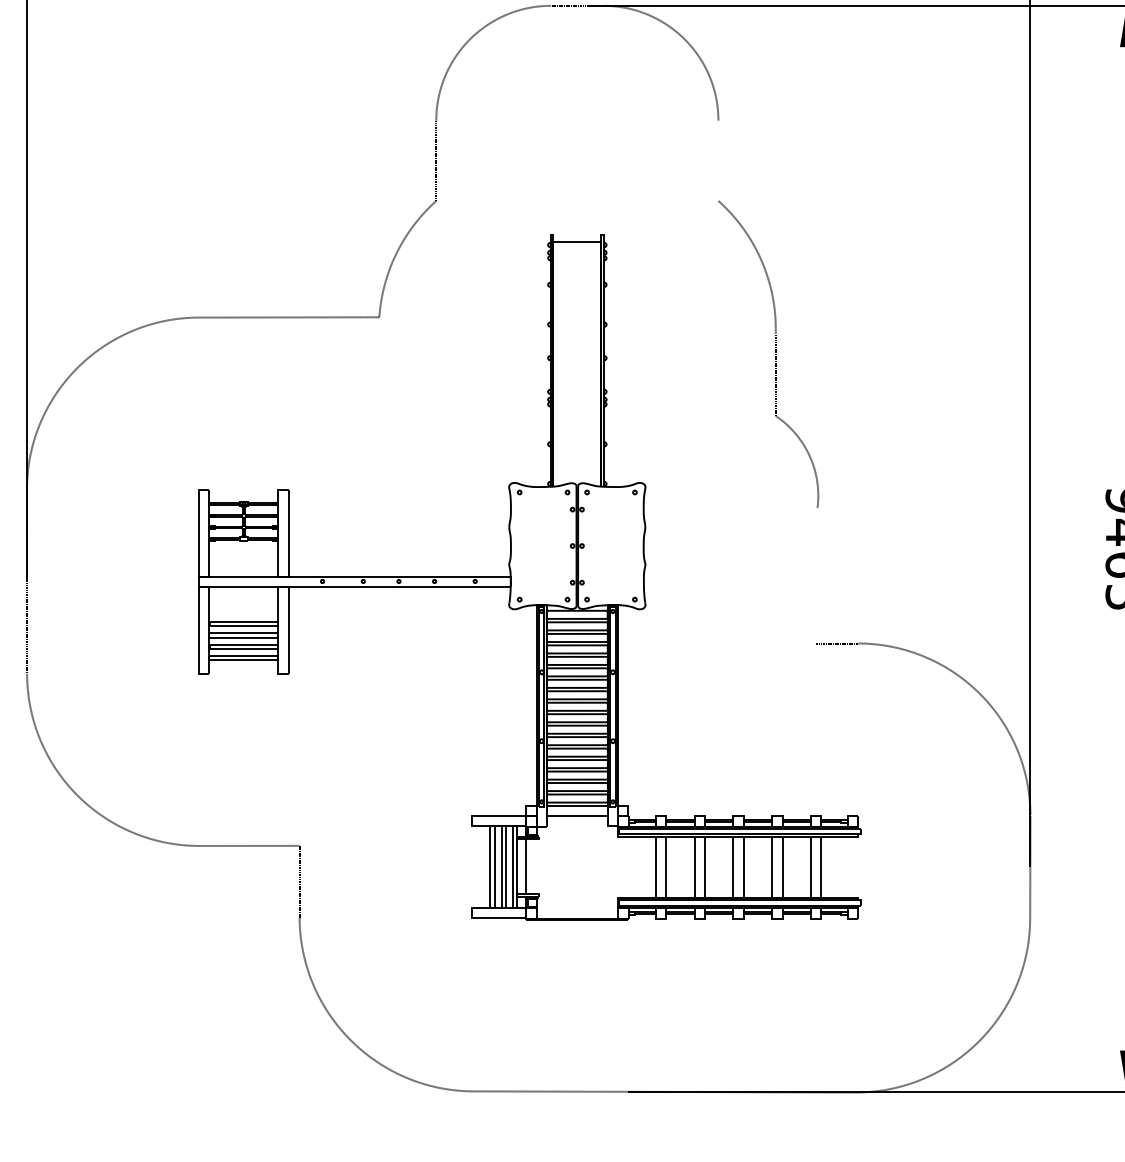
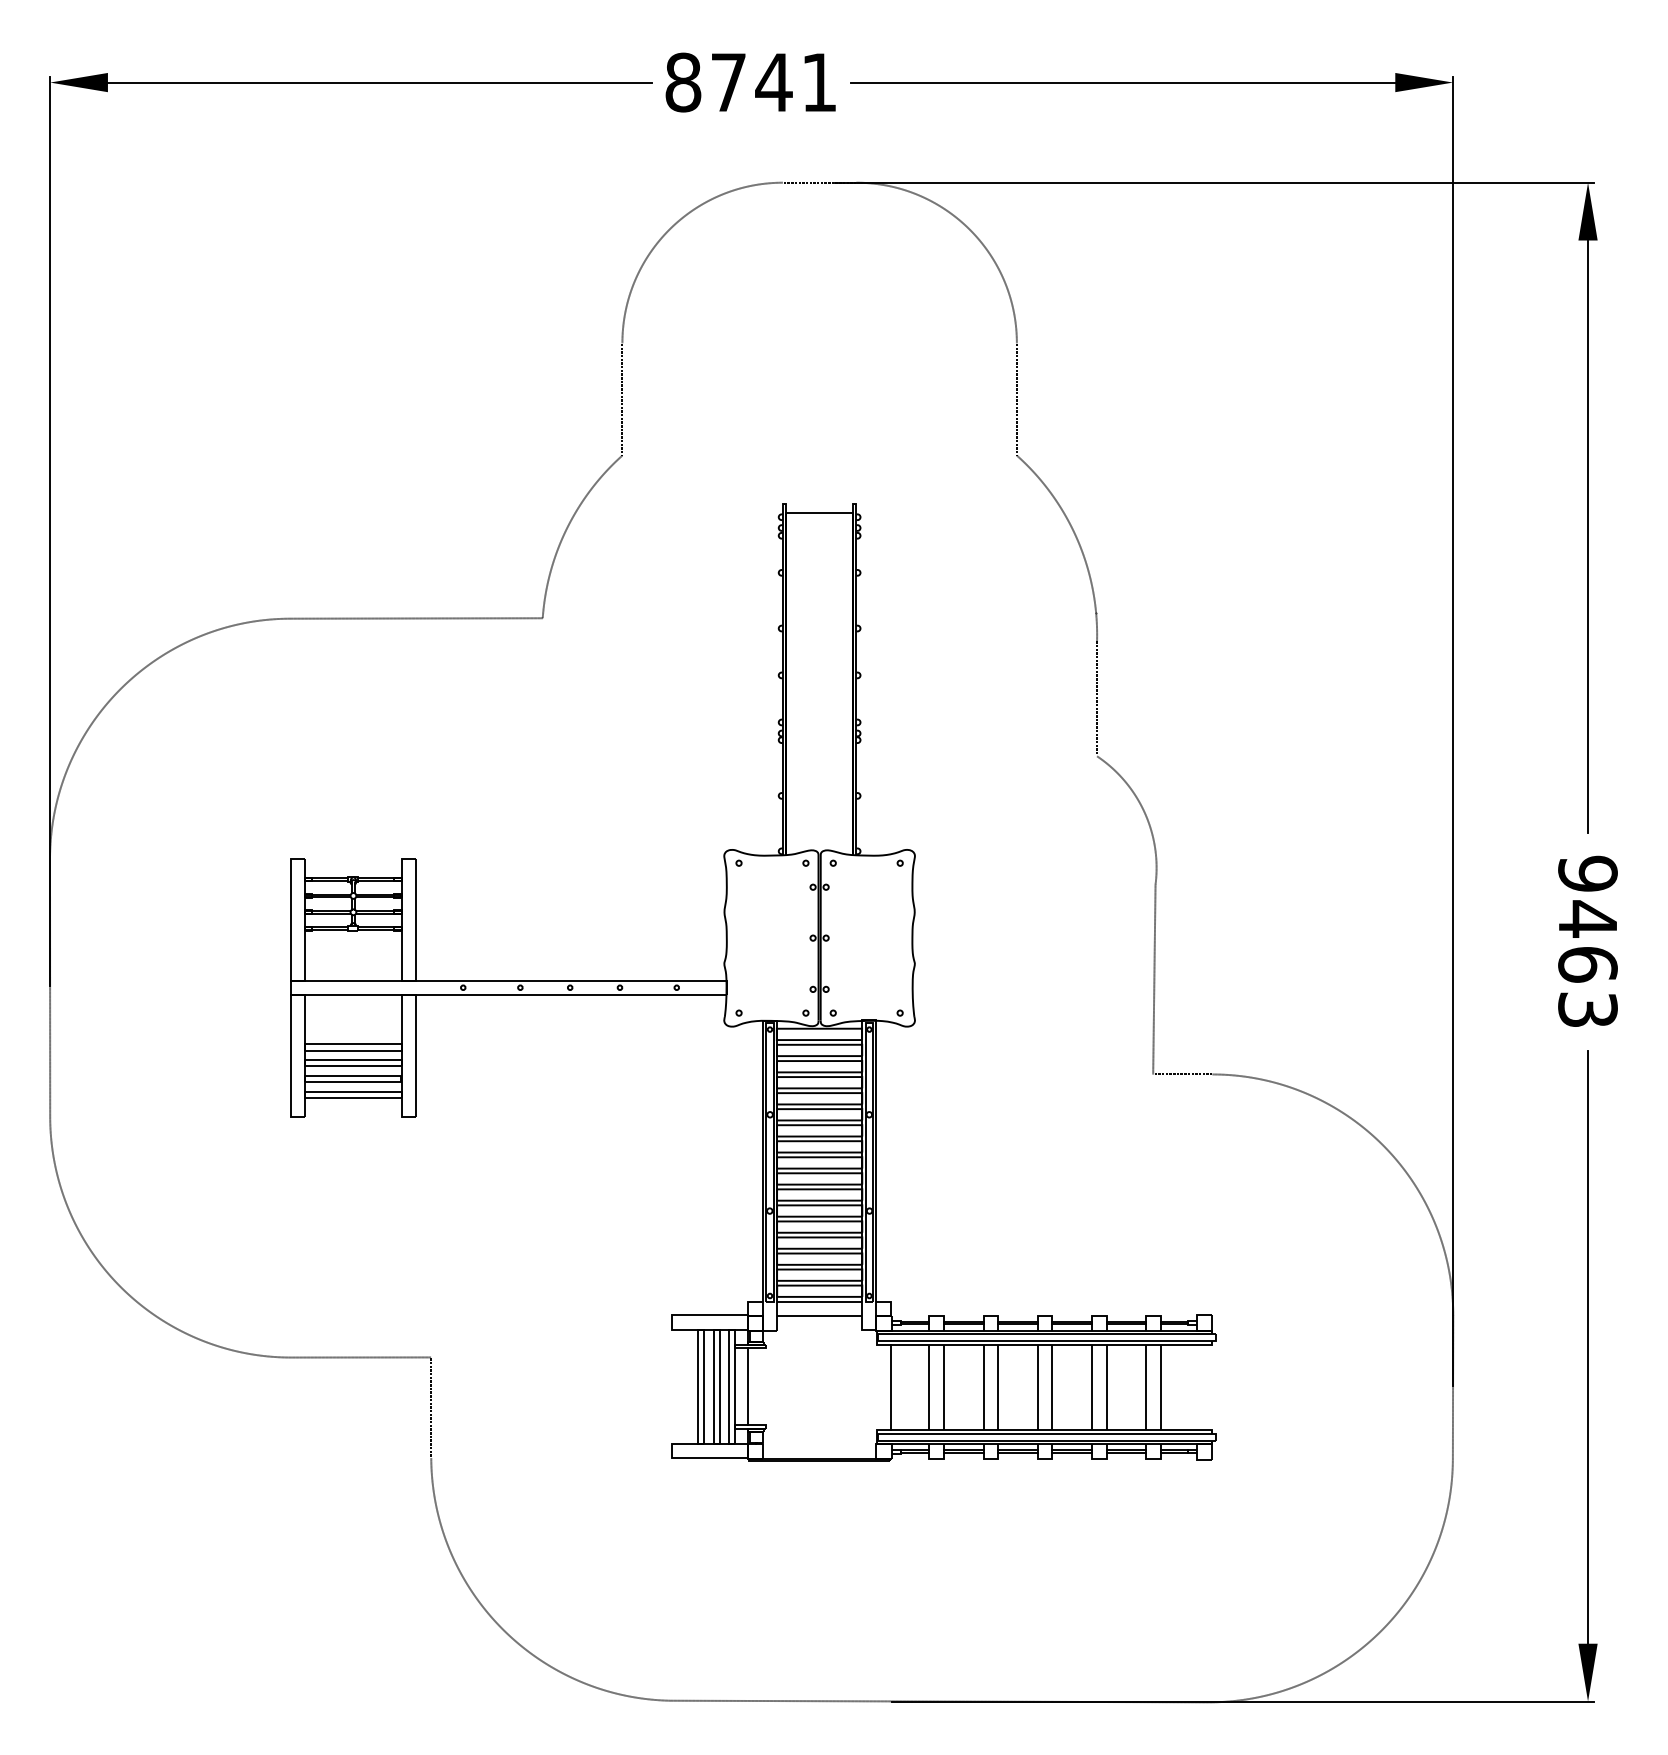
line: (718, 160) -> (1016, 399), added
line: (816, 575) -> (1154, 979), added
line: (628, 867) -> (890, 1387), added

